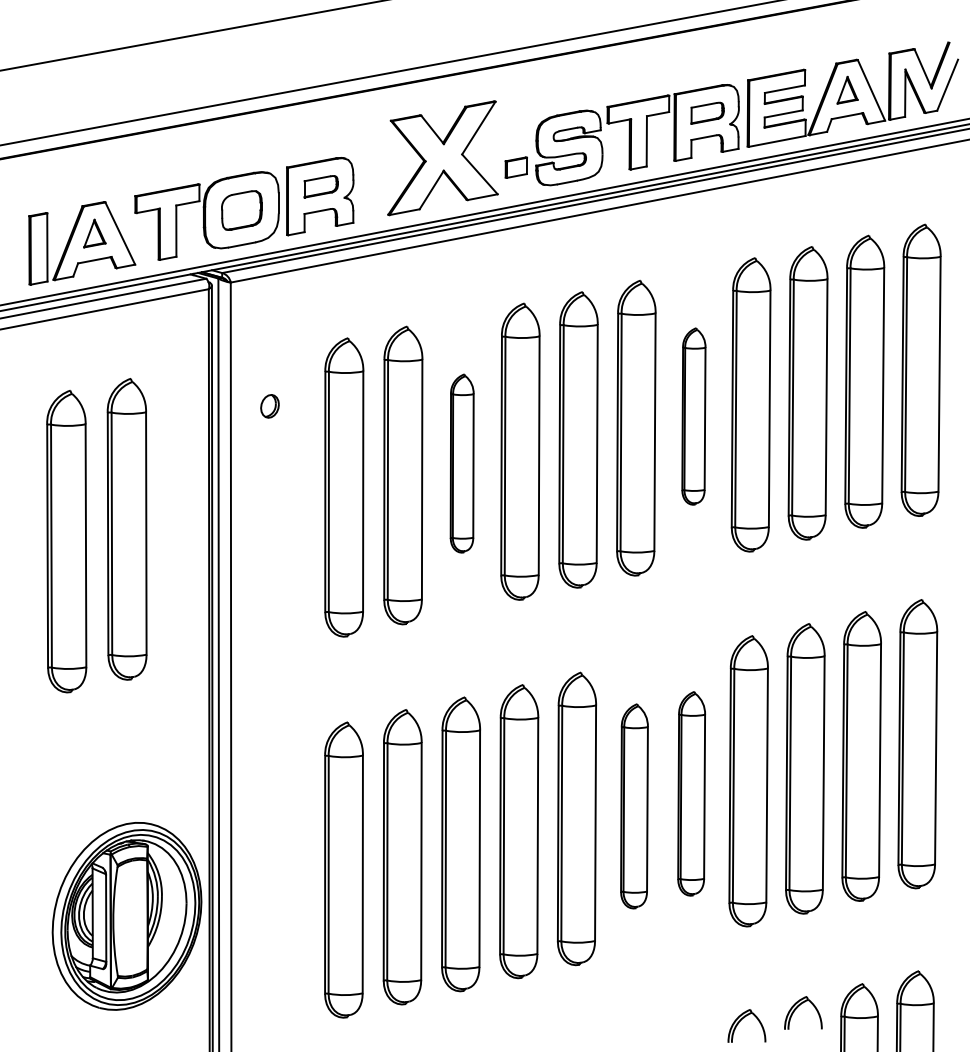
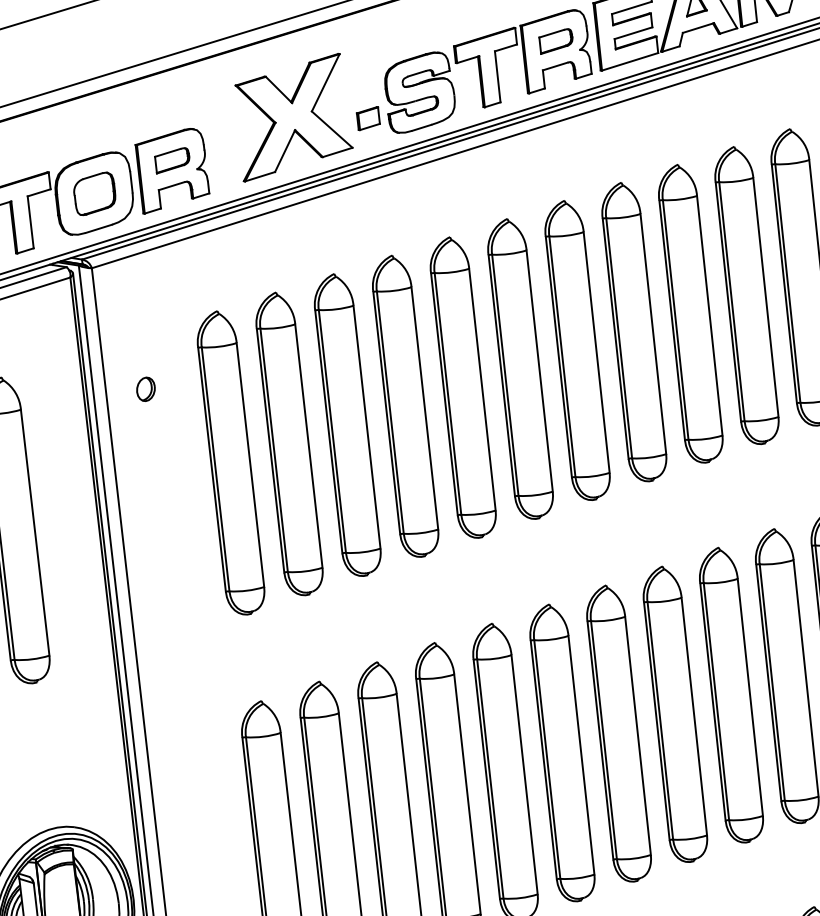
part: (693, 416) -> (576, 350), size x1.67
part: (462, 463) -> (347, 425), size x1.67
part: (691, 793) -> (618, 733), size x1.43
part: (634, 806) -> (562, 753), size x1.43

